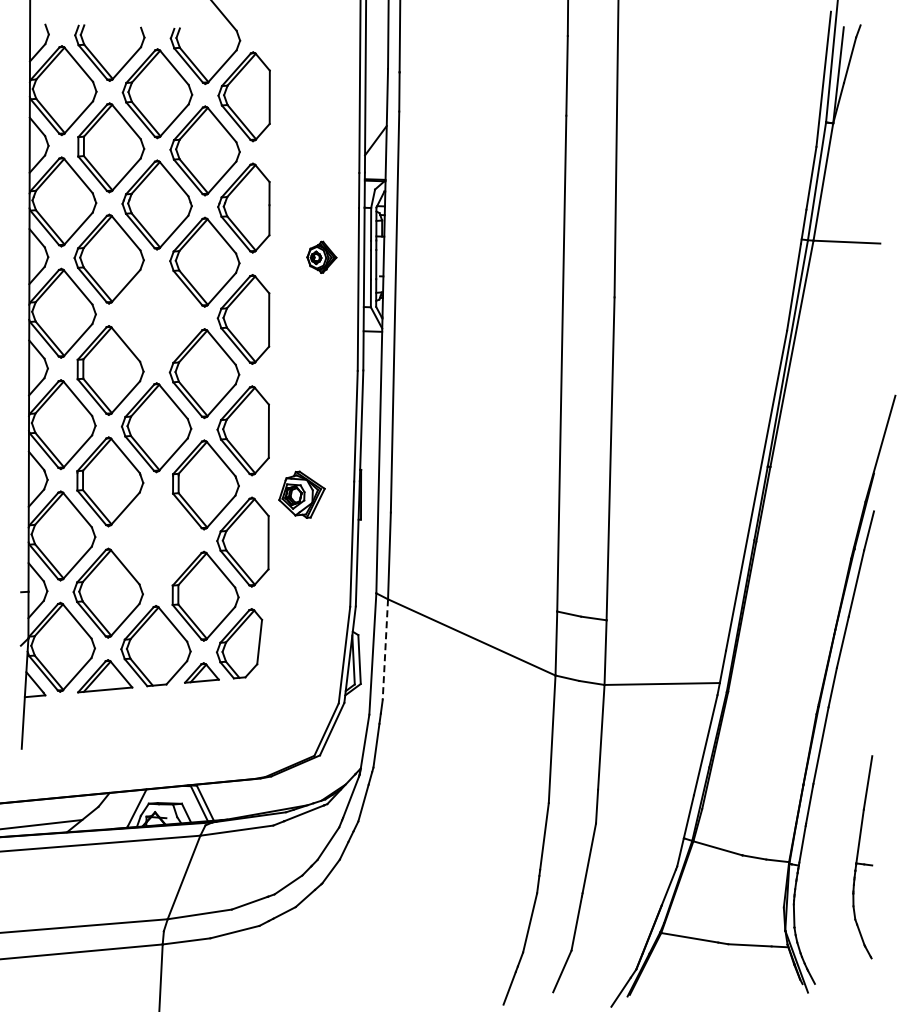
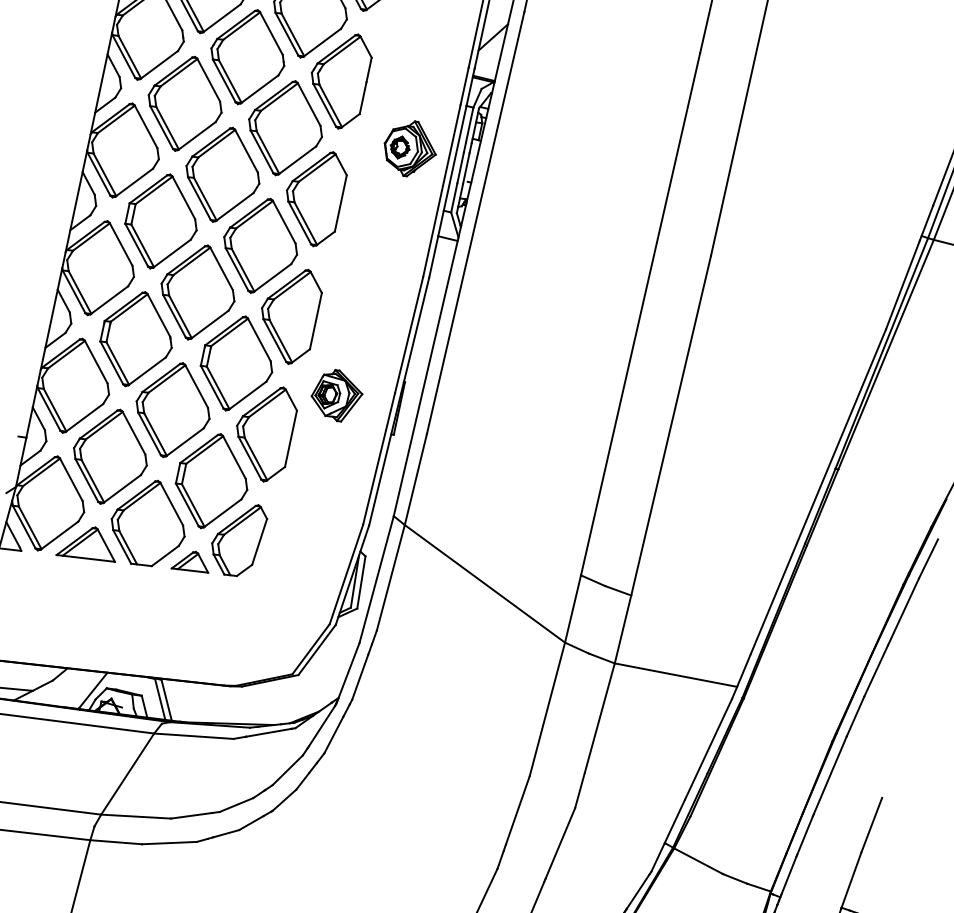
part: (321, 257) -> (409, 148), size x1.67
part: (156, 316) -> (222, 174), added
part: (155, 538) -> (172, 409), added
line: (385, 649) -> (391, 577), dashed -> solid

